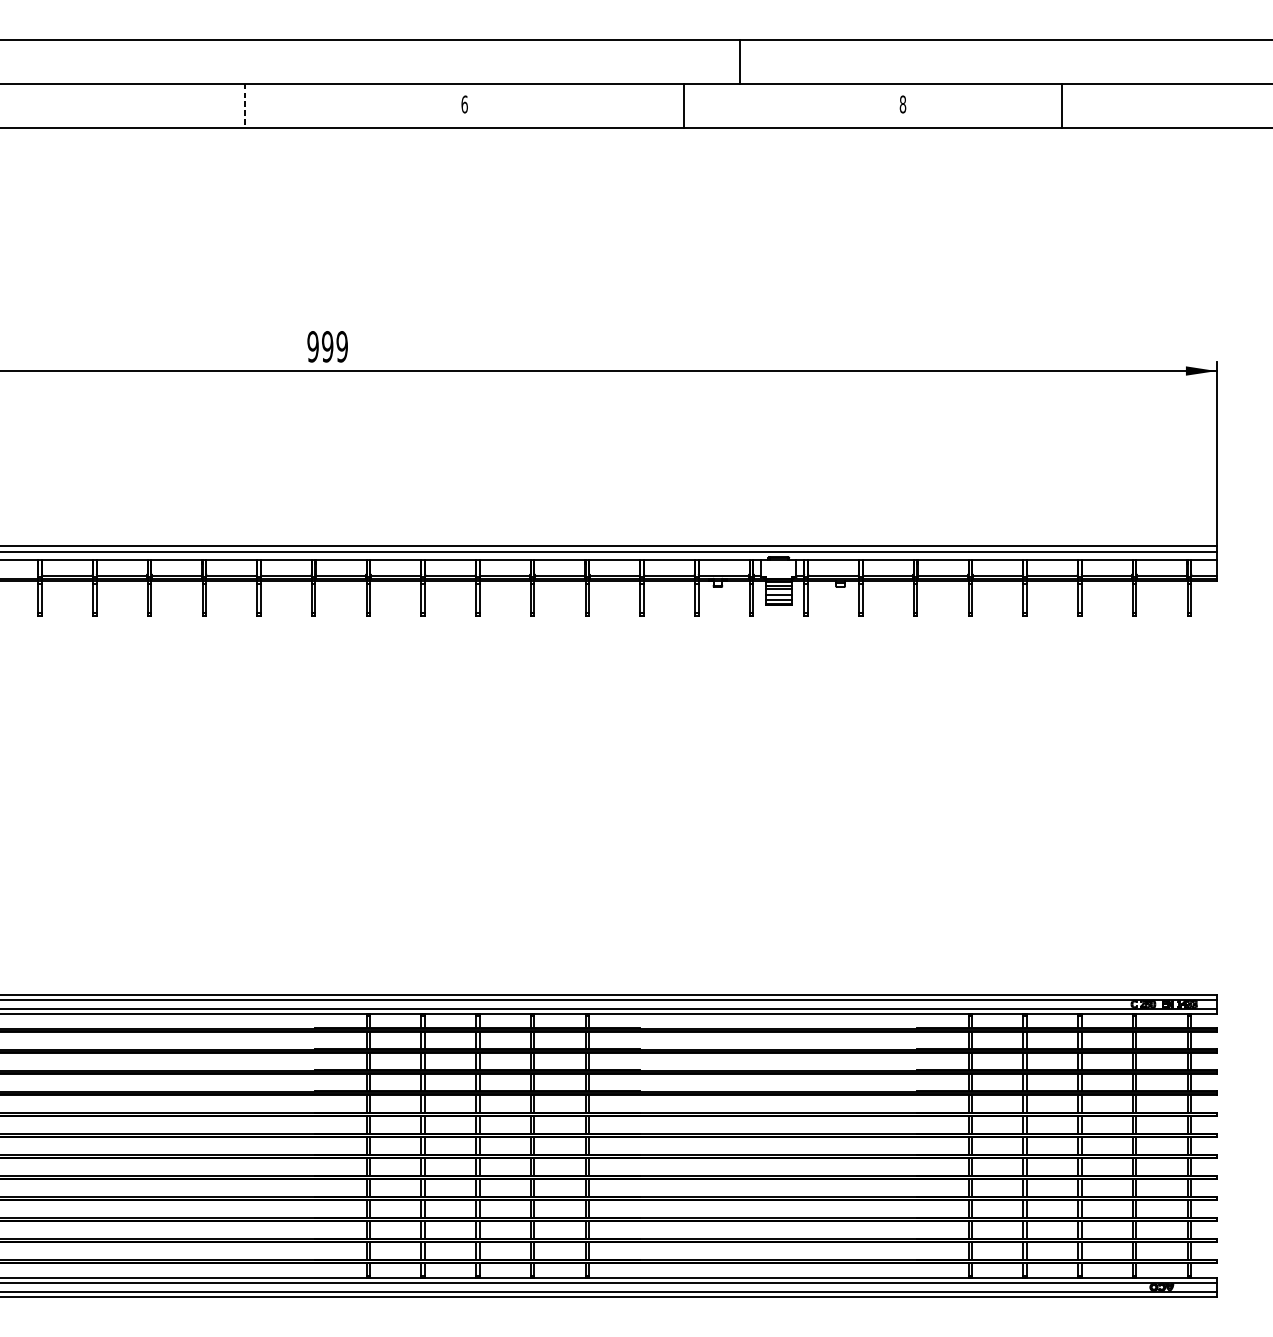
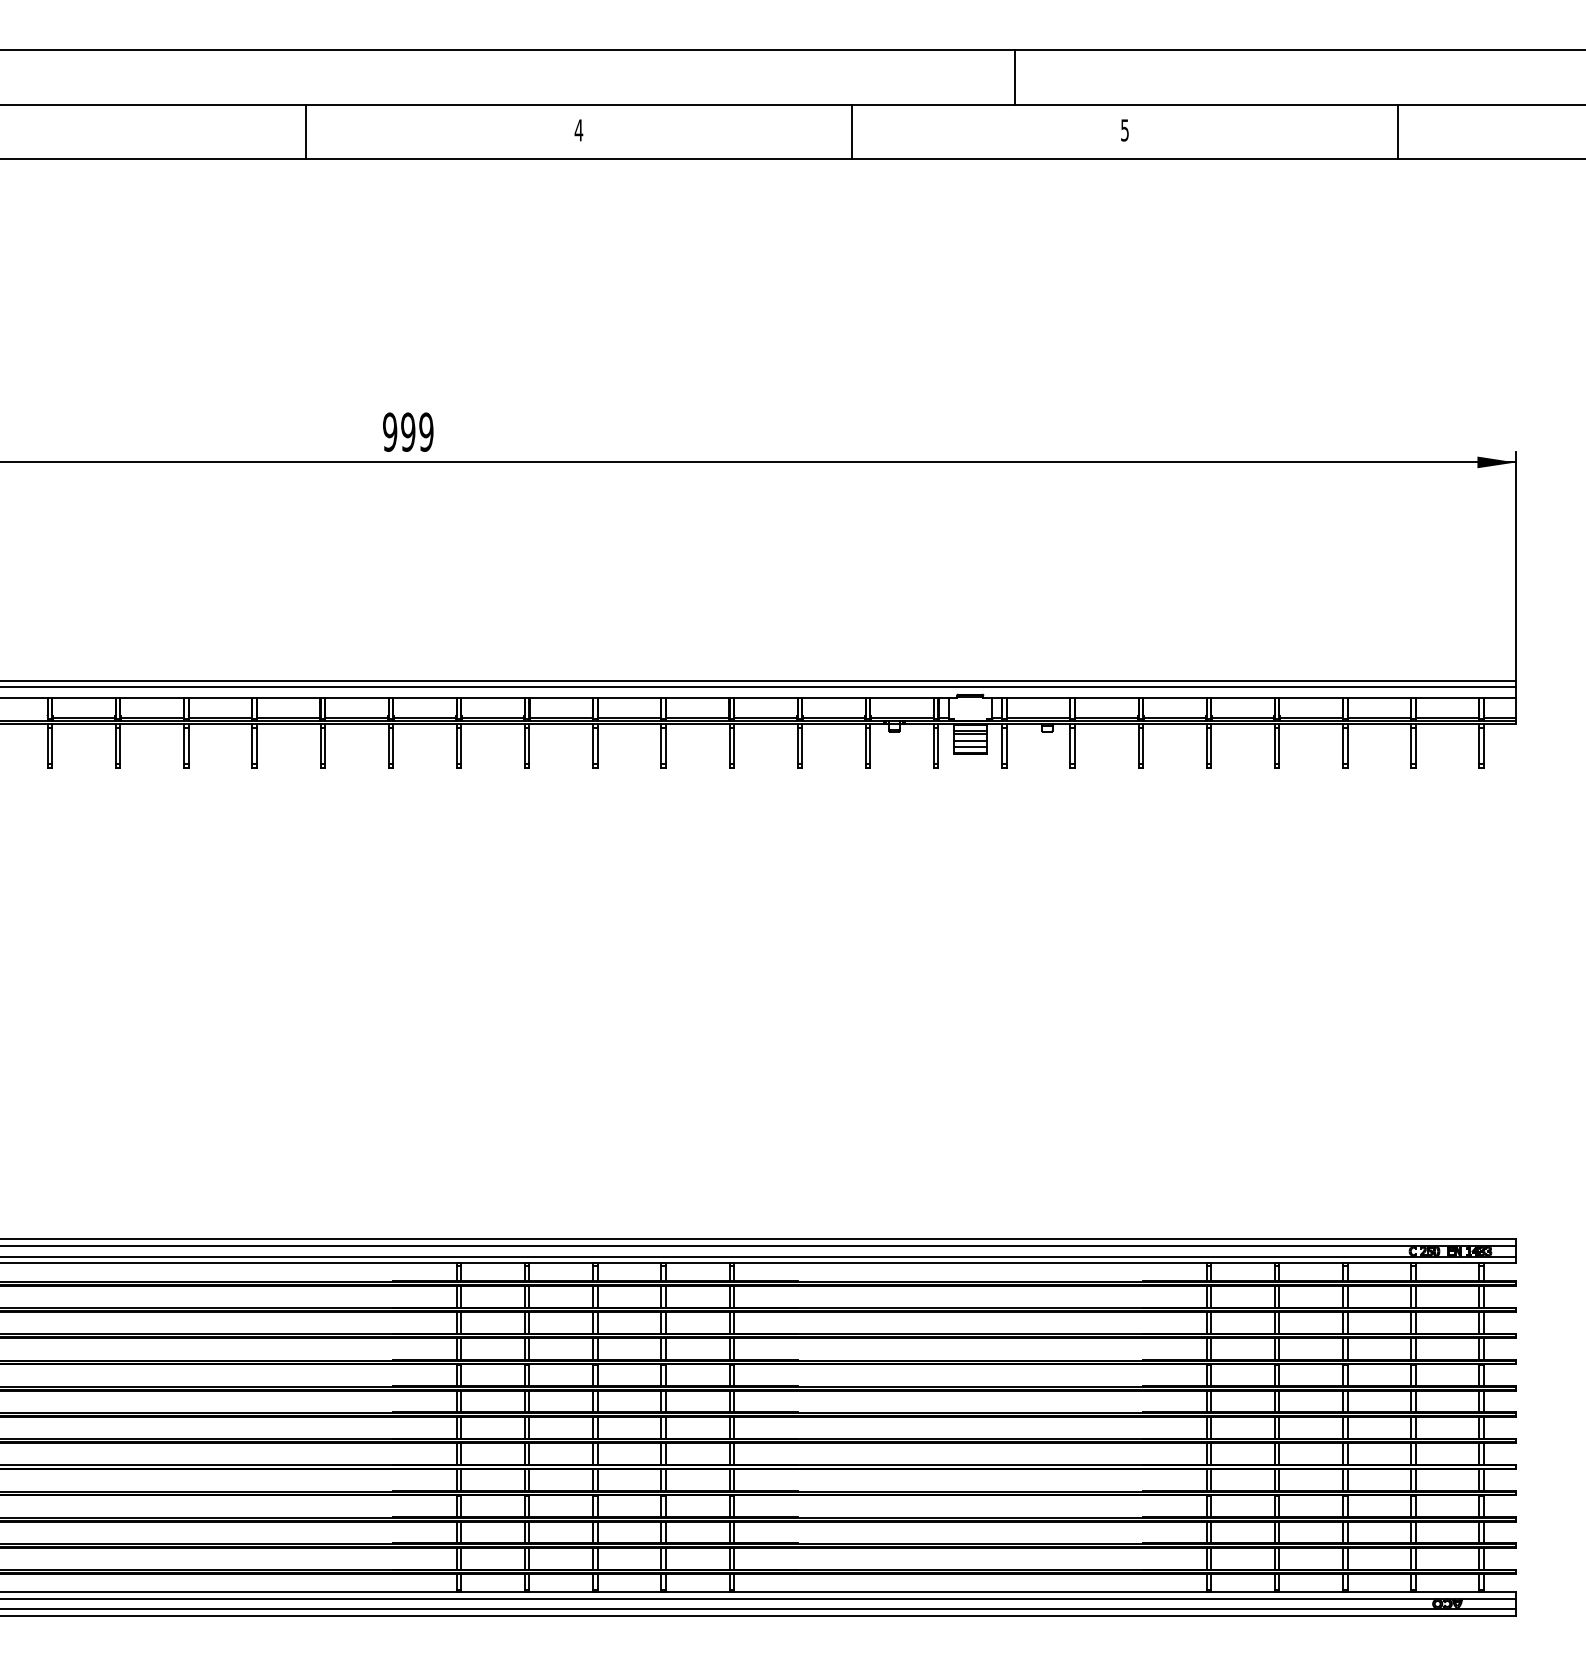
line: (740, 61) -> (1015, 76), moved
text: (464, 104) -> (578, 130), 6 -> 4
text: (903, 104) -> (1125, 130), 8 -> 5
line: (1062, 105) -> (1397, 131), moved
line: (245, 106) -> (305, 132), dashed -> solid

